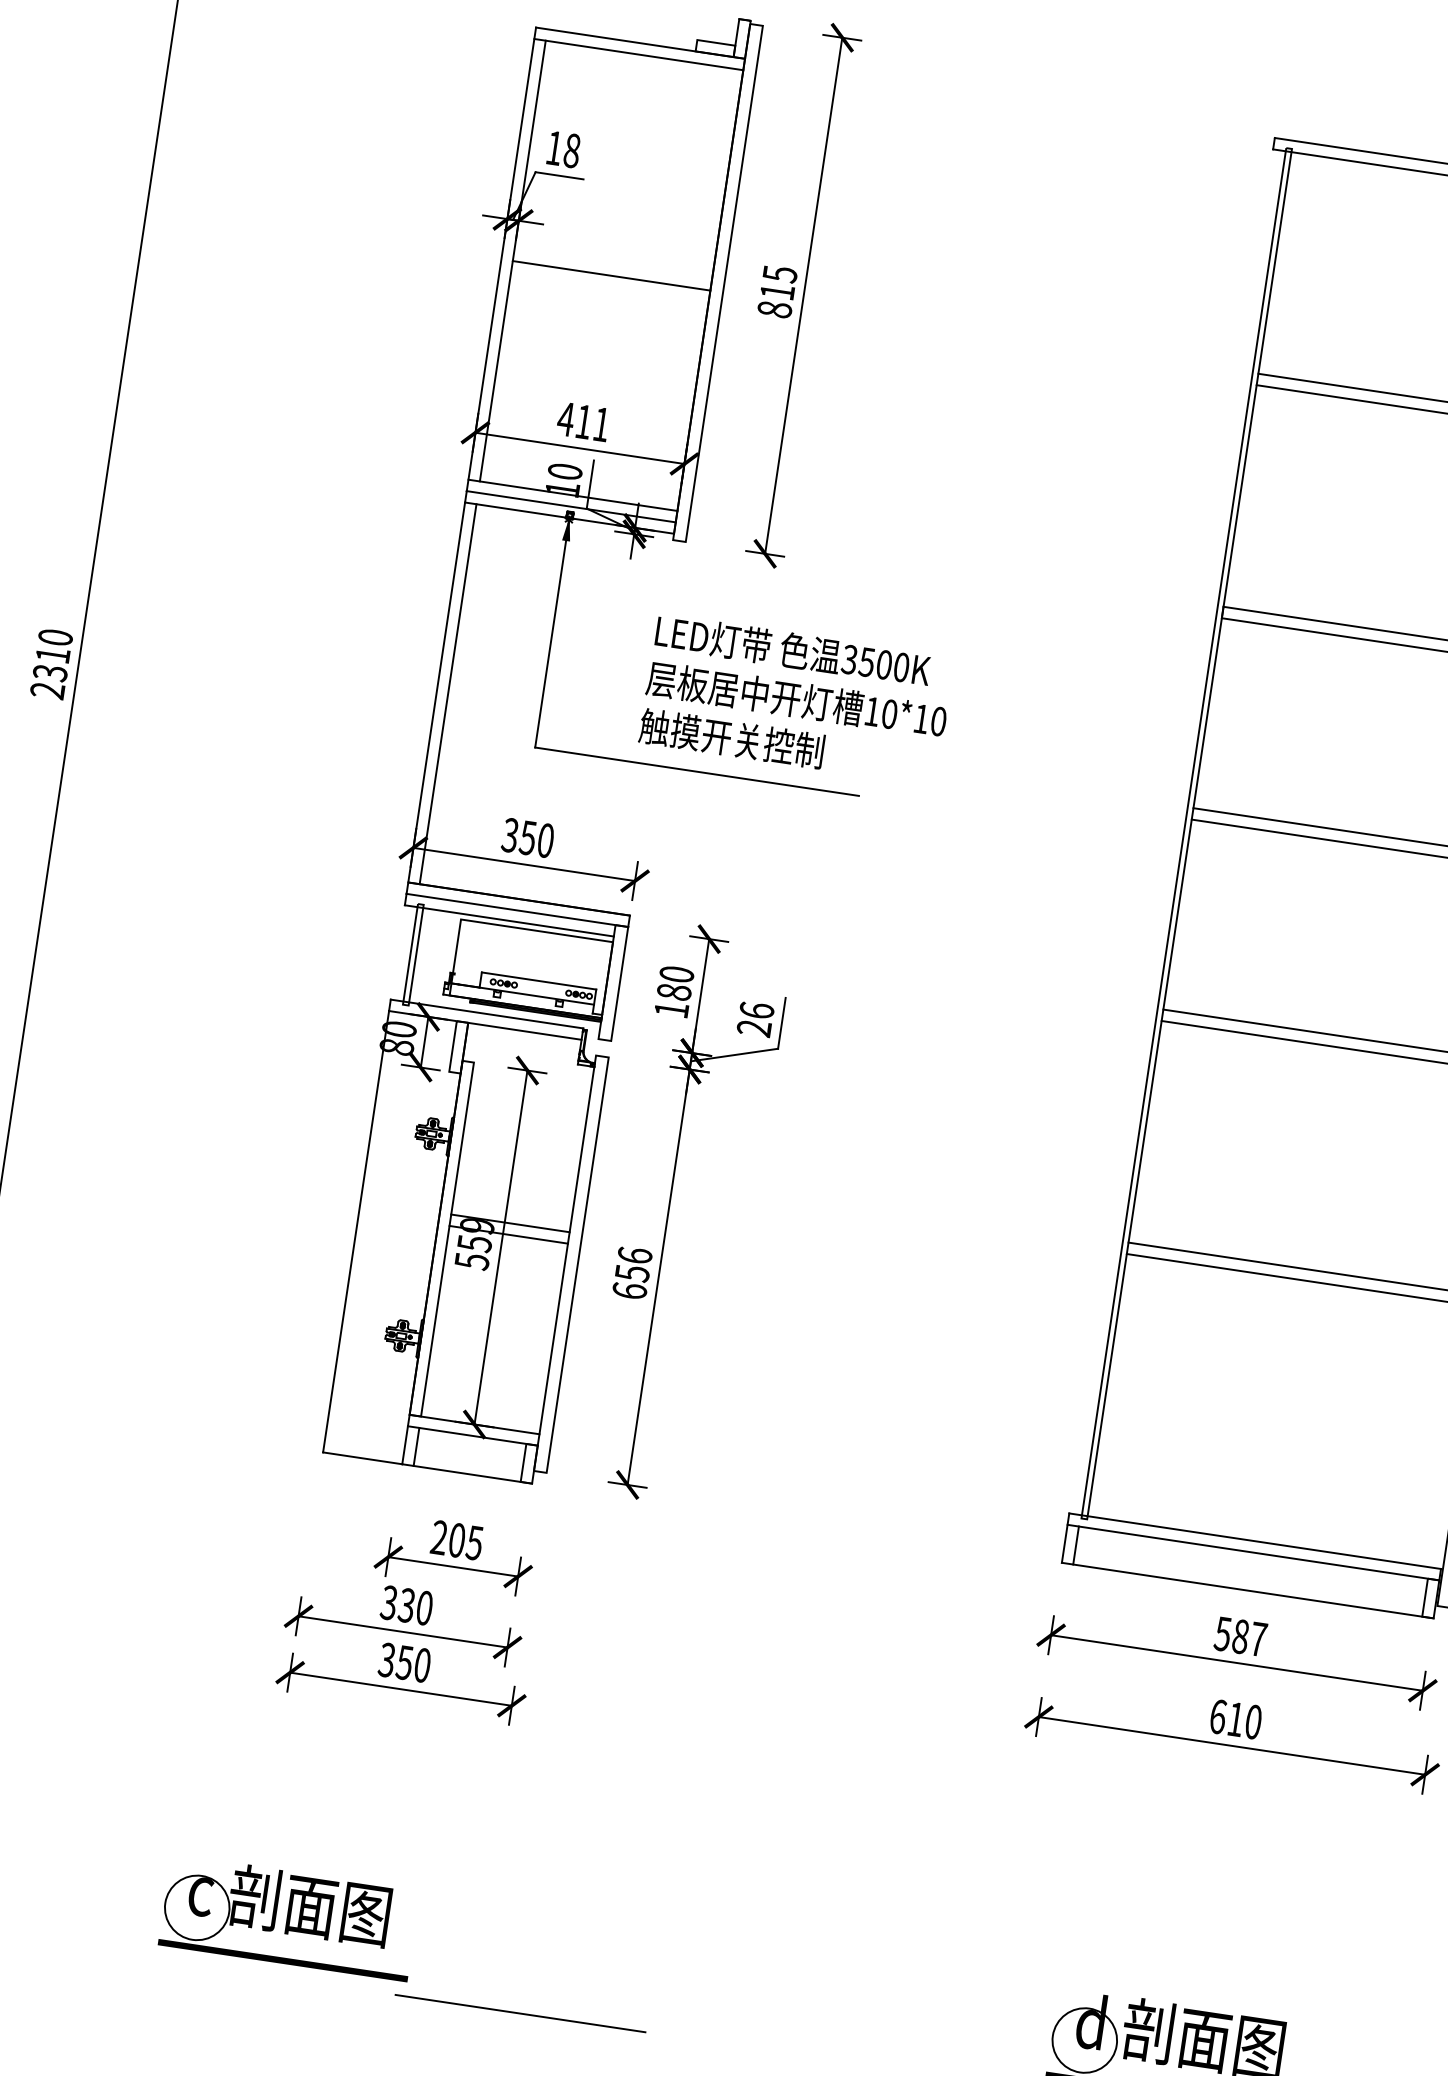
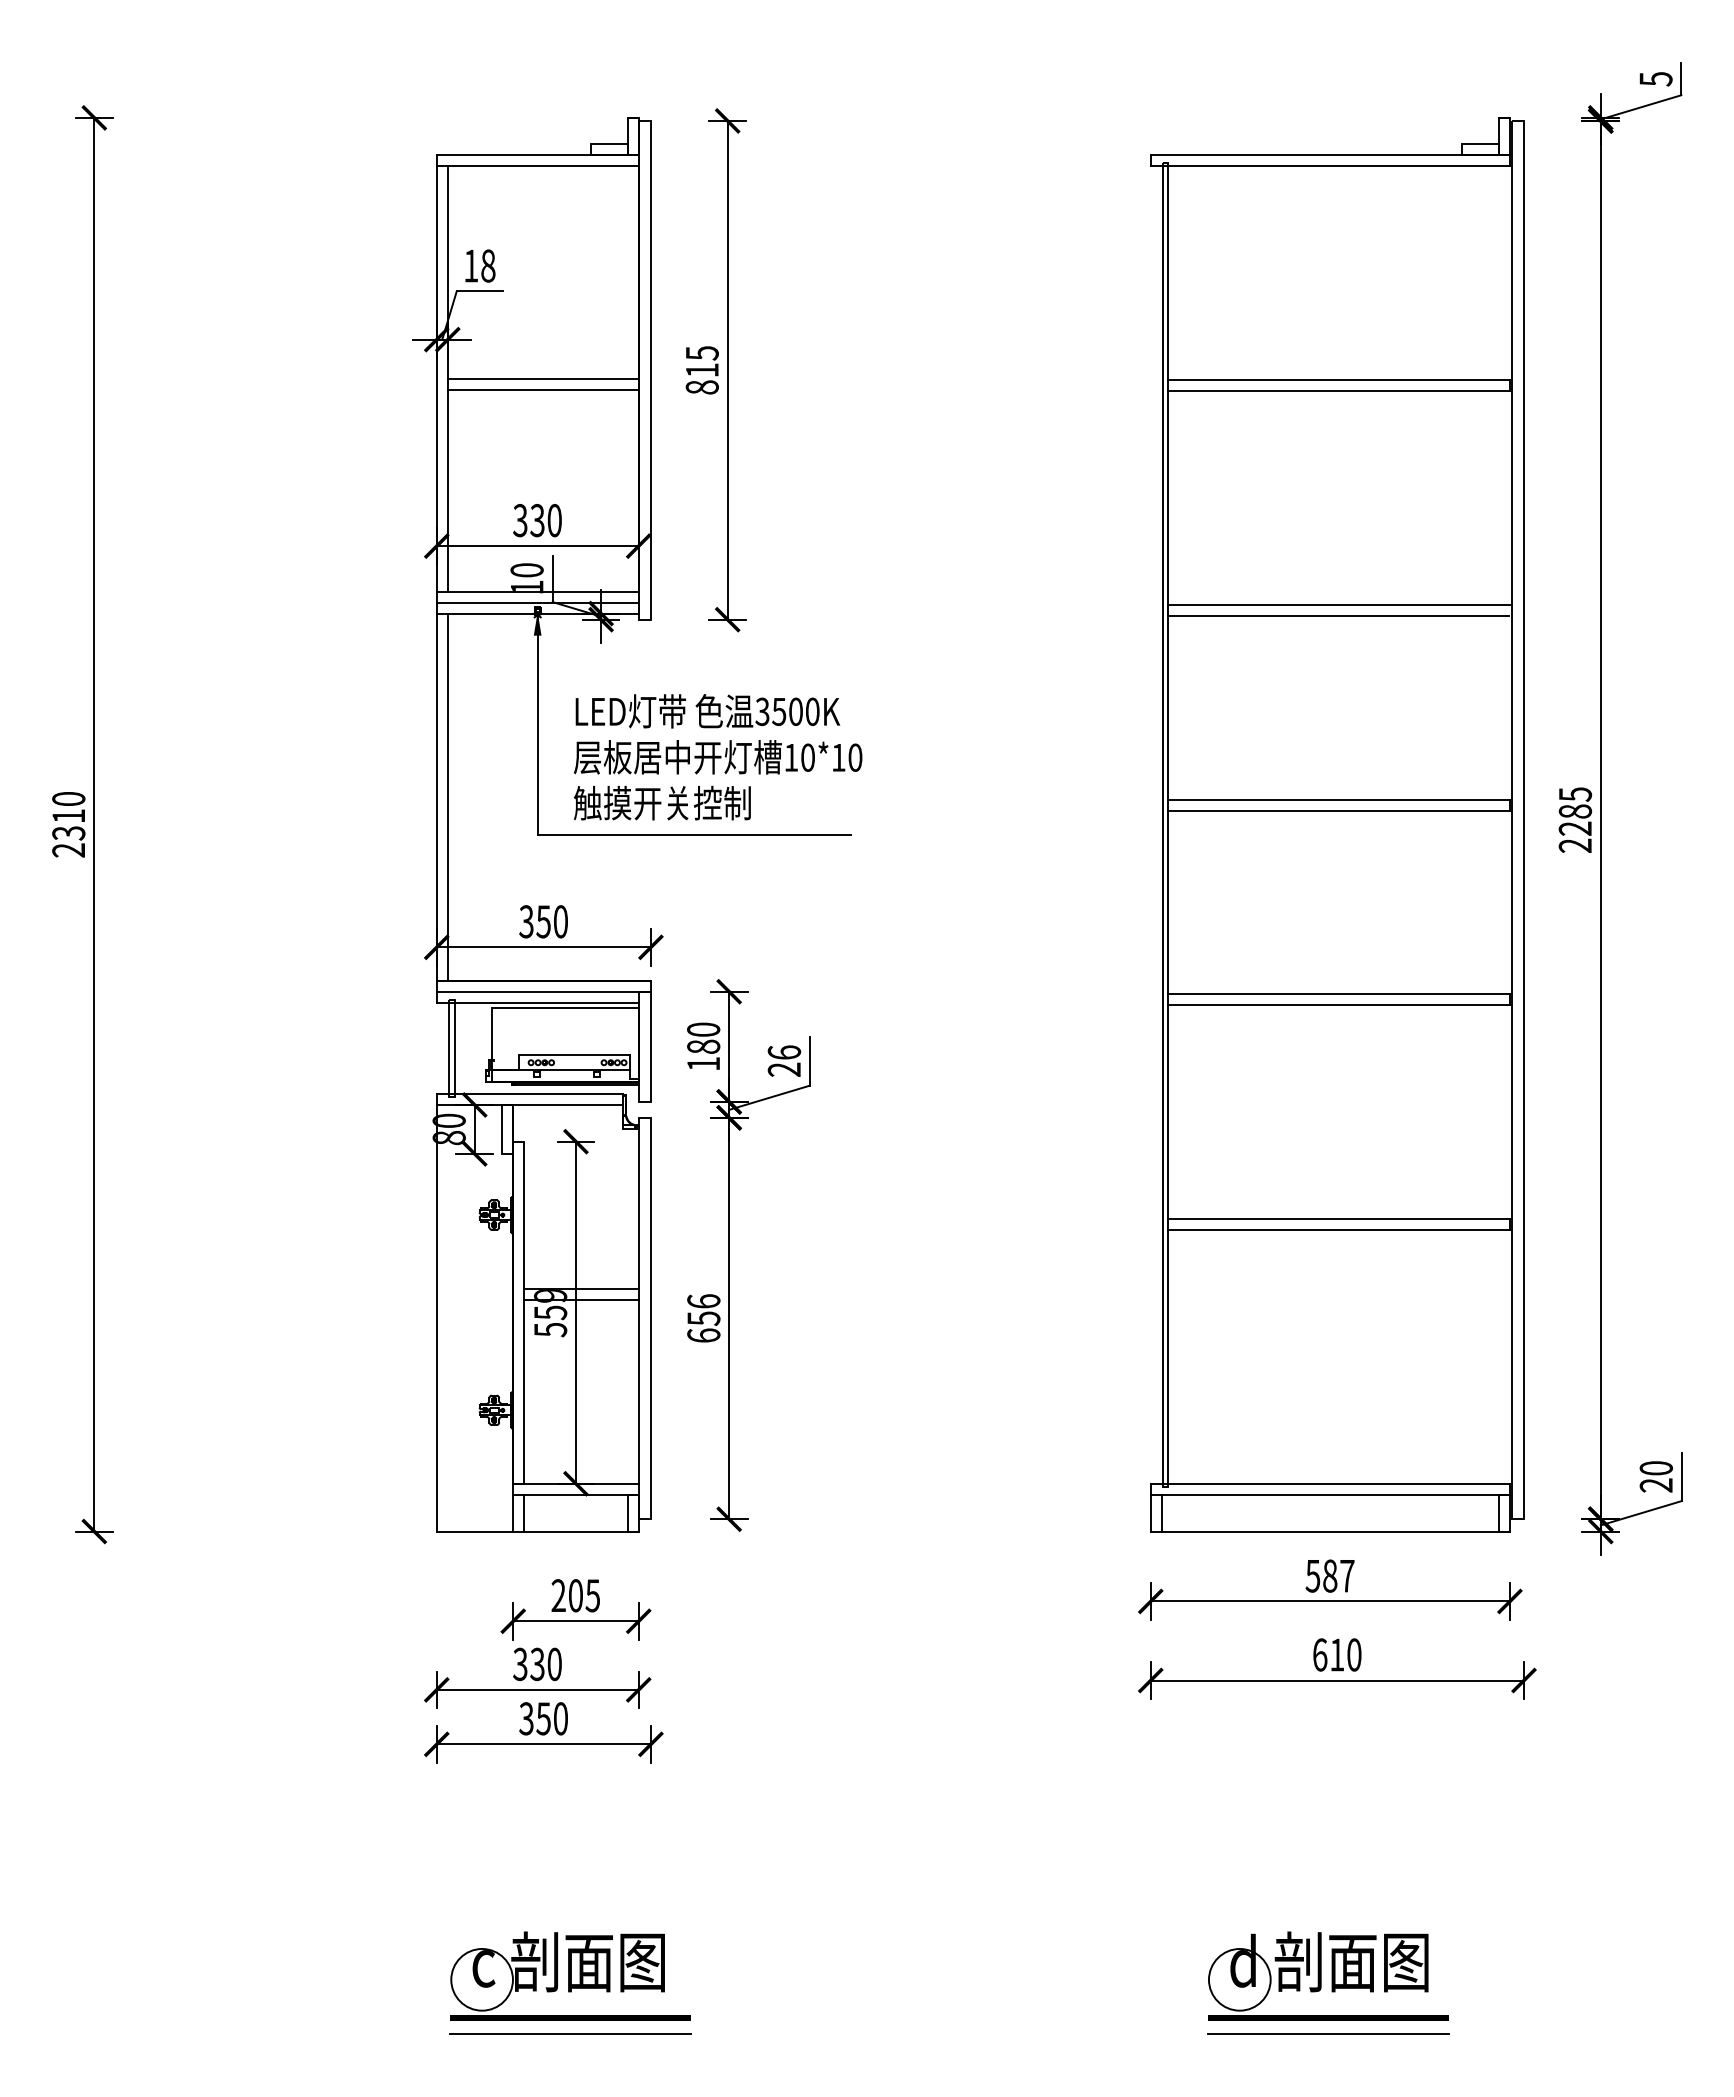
line: (609, 287) -> (542, 389), added
text: (582, 421) -> (536, 520), 411 -> 330
text: (796, 700) -> (717, 757), moved
part: (289, 1917) -> (570, 1975), moved
line: (520, 2012) -> (570, 2033), moved

